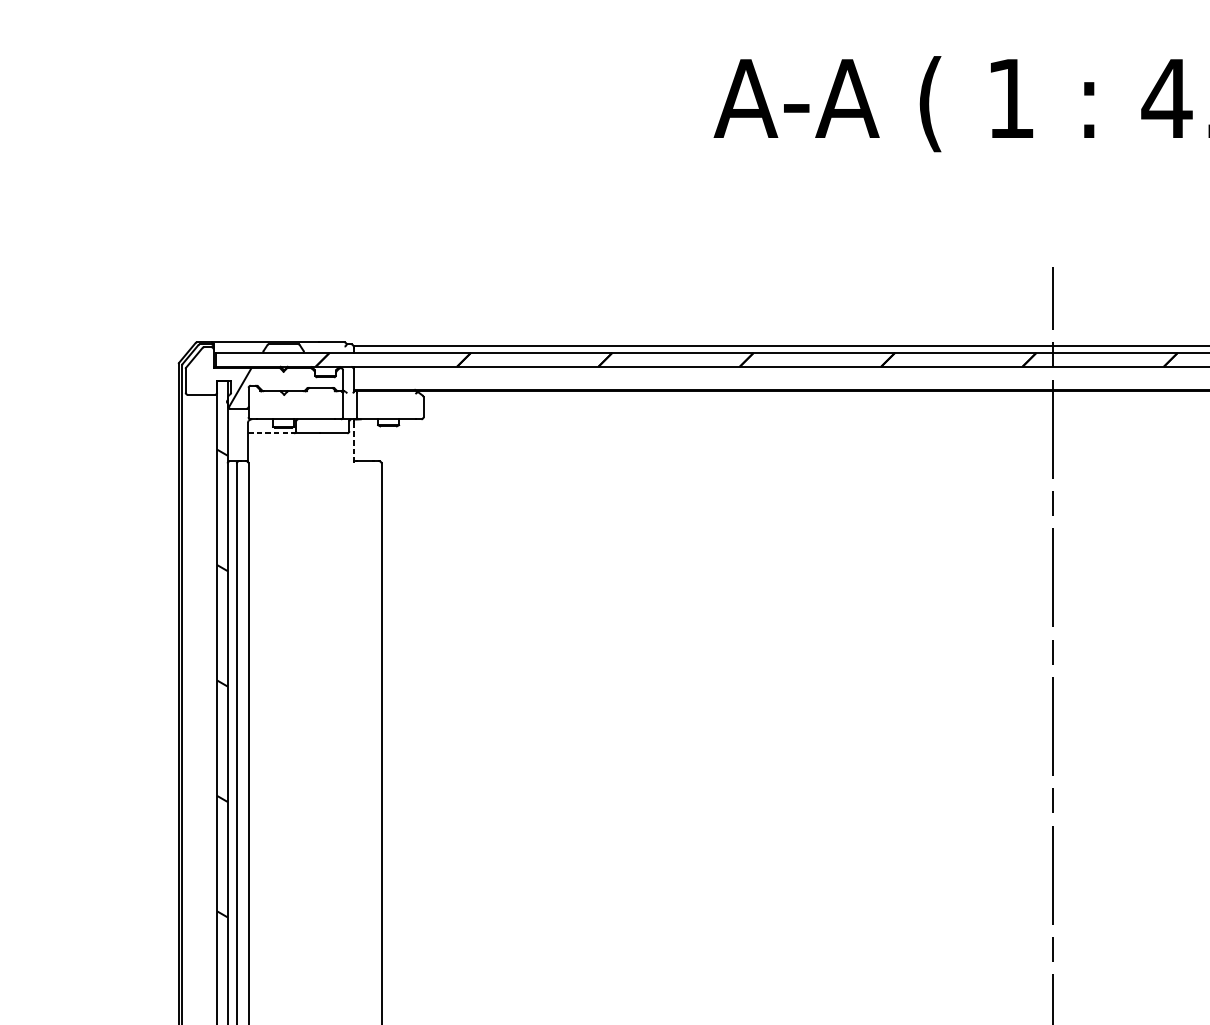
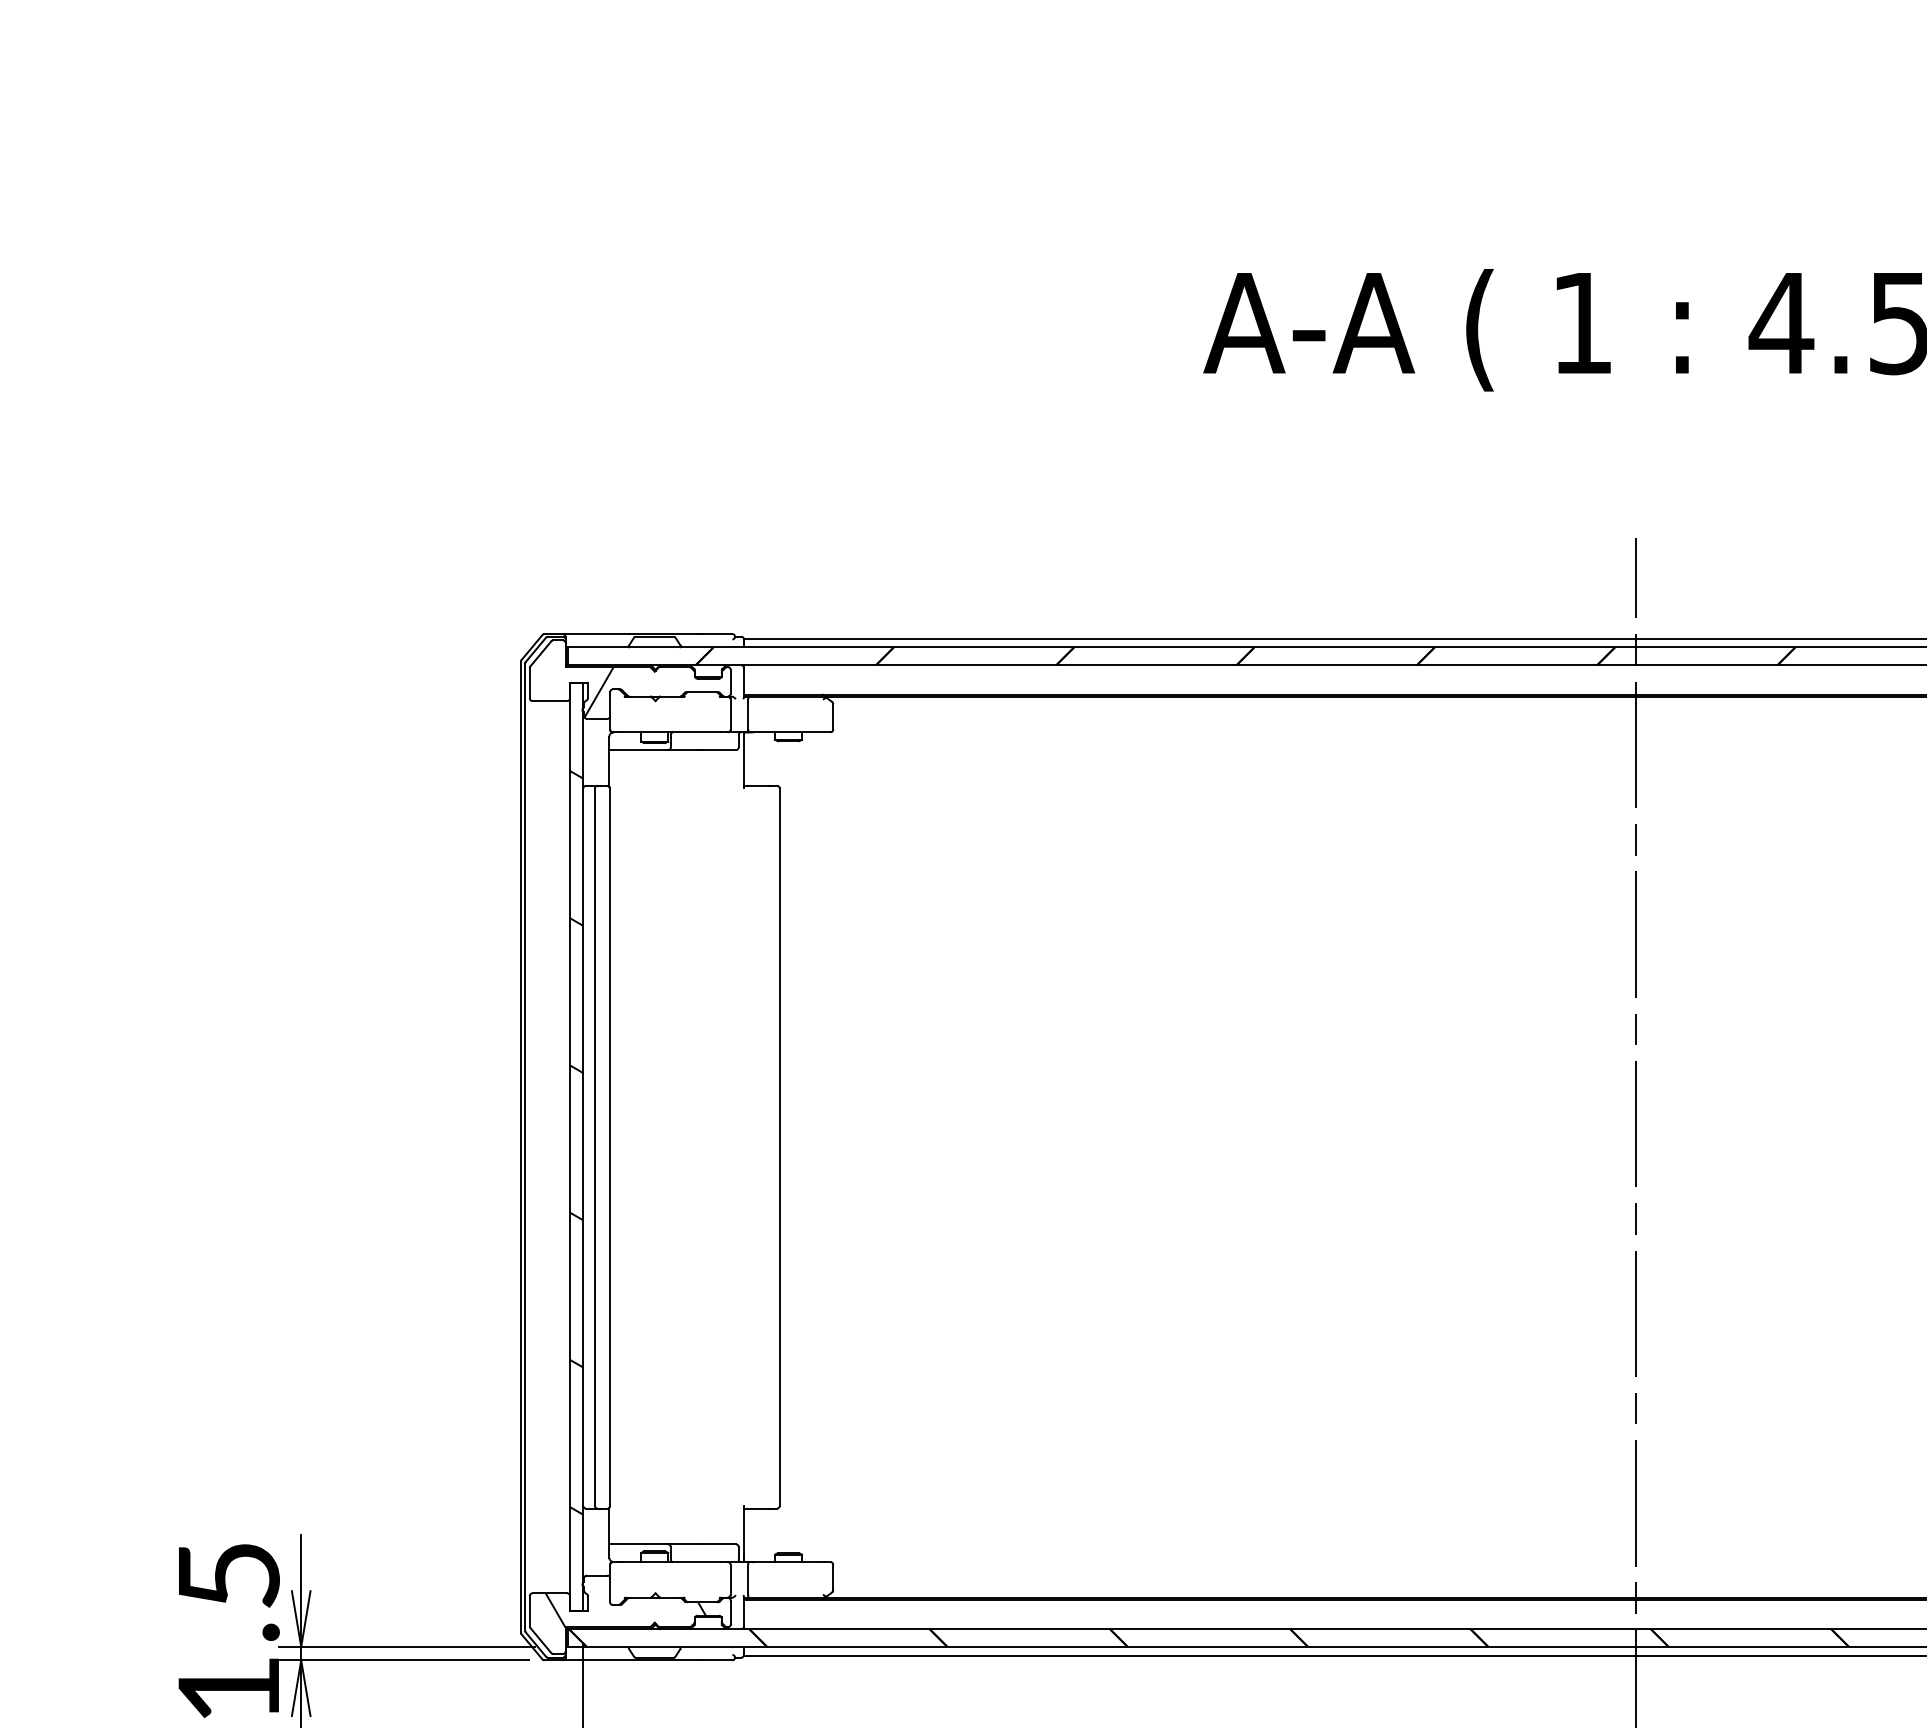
line: (270, 433) -> (637, 750), dashed -> solid
line: (353, 443) -> (744, 762), dashed -> solid

